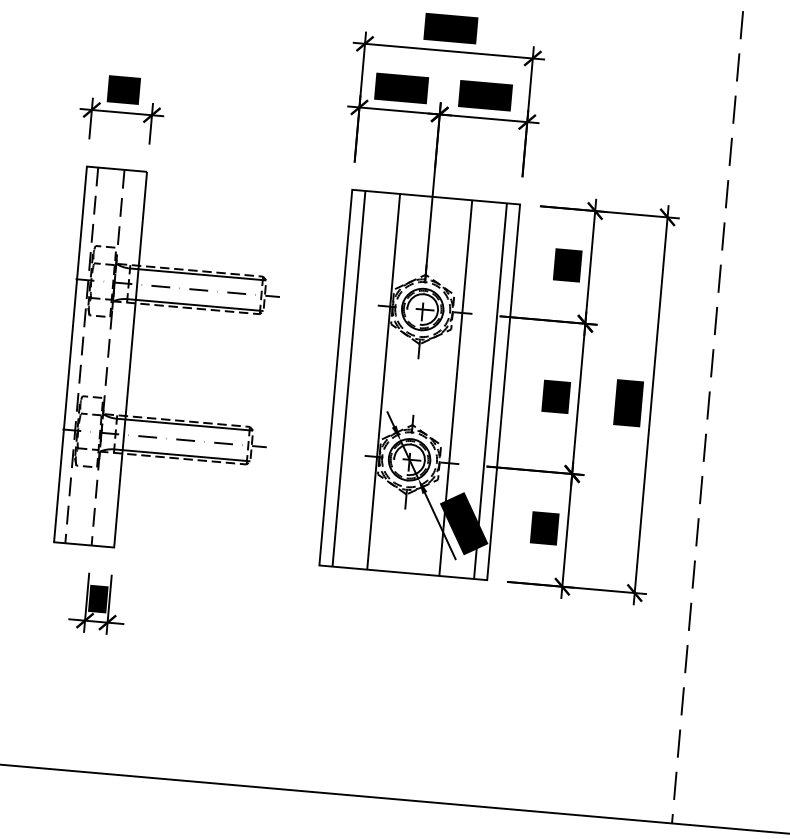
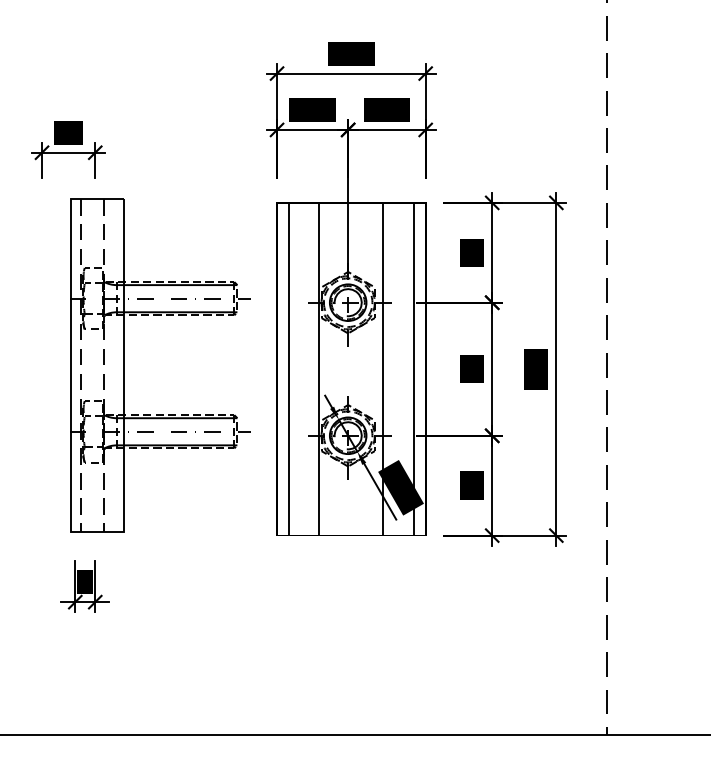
part: (130, 359) -> (124, 365), moved

